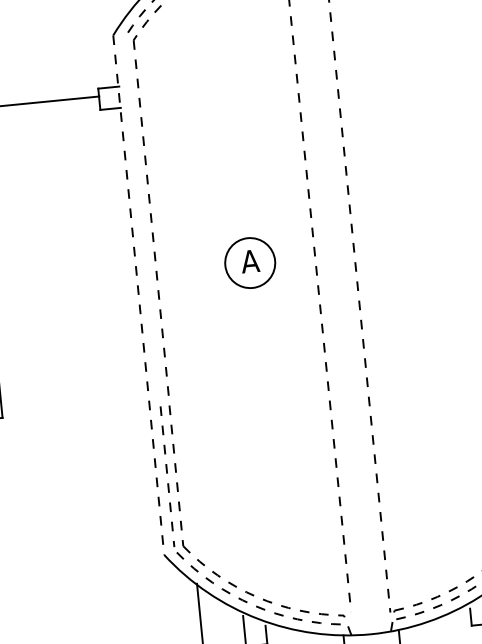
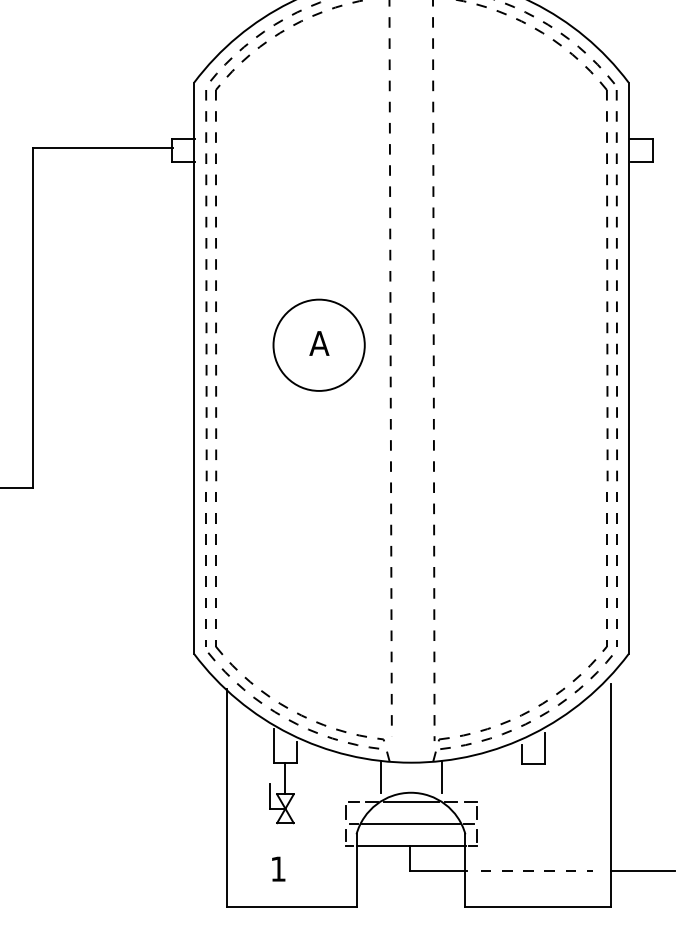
line: (142, 218) -> (206, 285), added
circle: (249, 262) -> (318, 344), size x1.67
line: (138, 295) -> (194, 368), dashed -> solid

